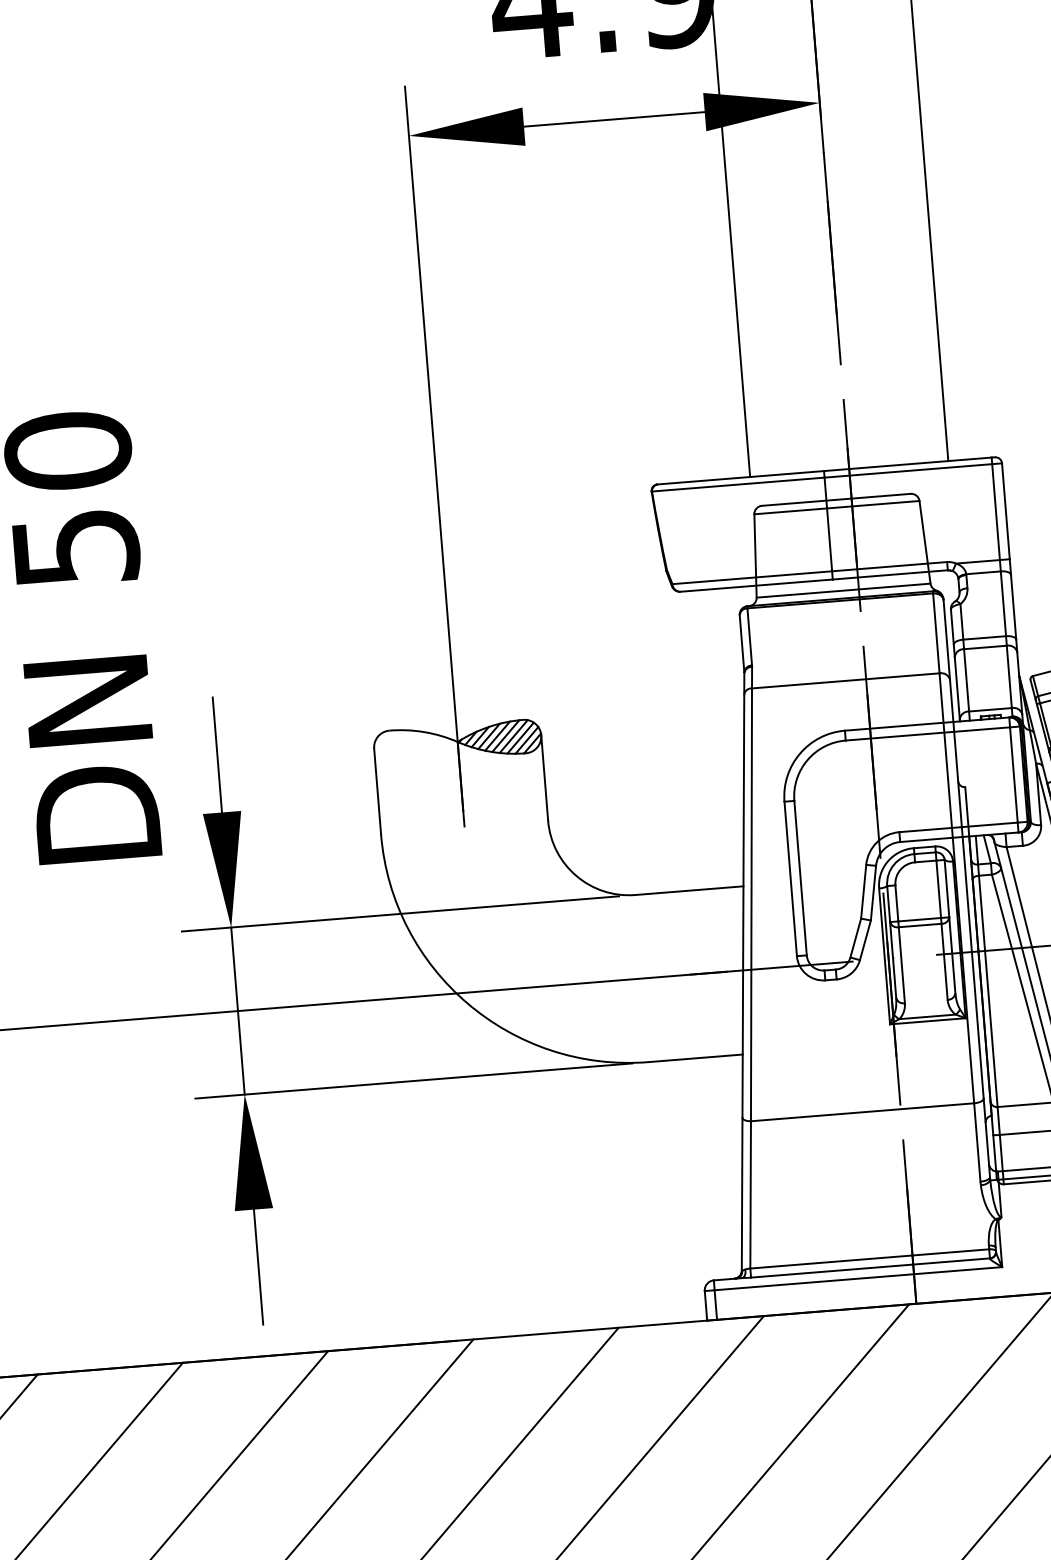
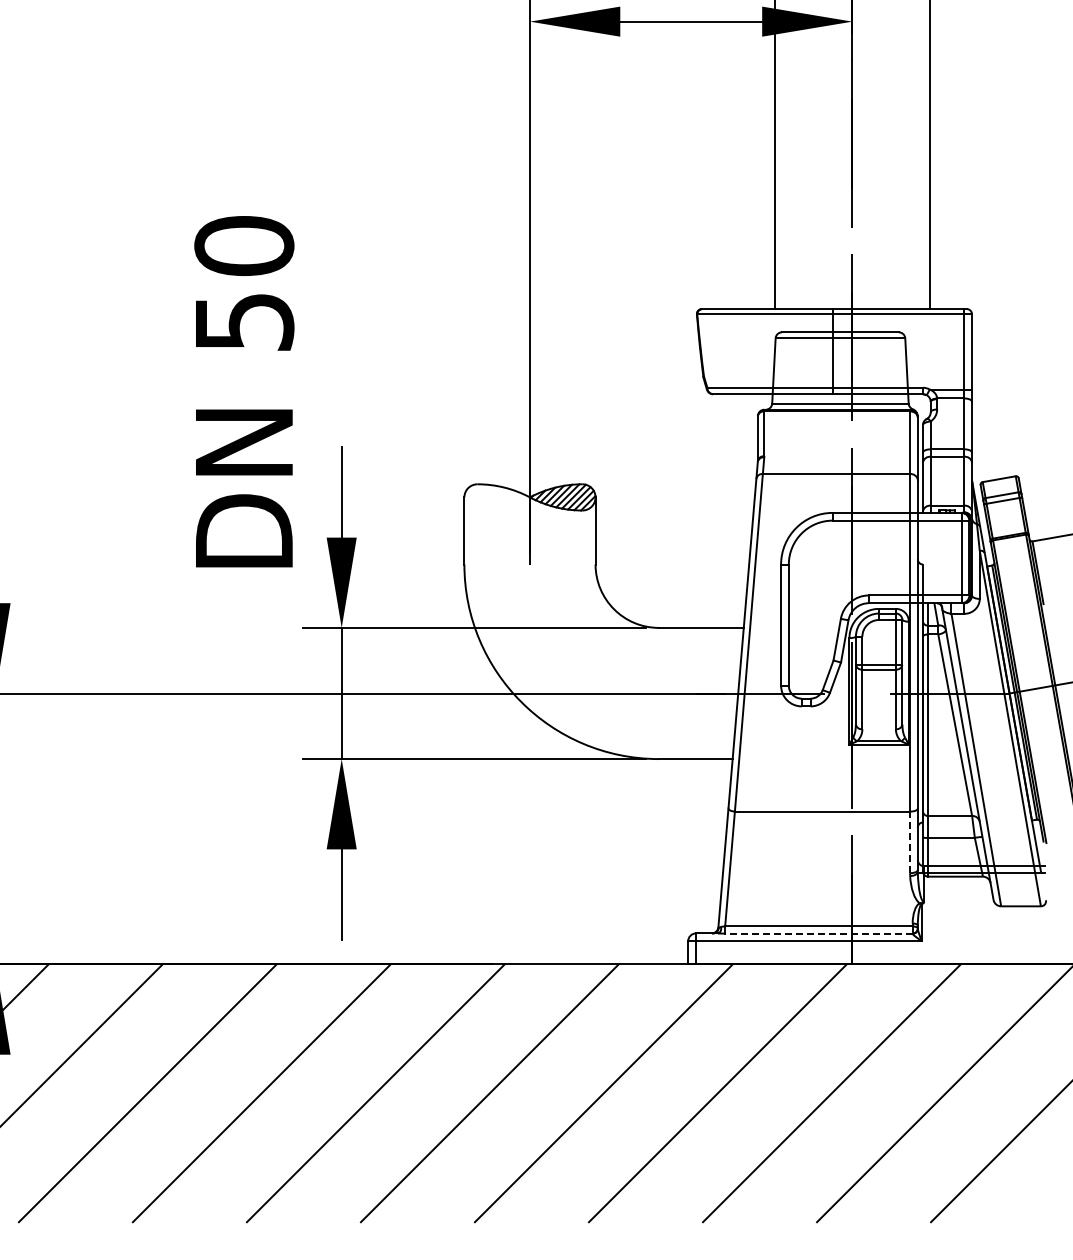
line: (977, 1142) -> (910, 842), solid -> dashed
line: (869, 1267) -> (818, 933), solid -> dashed

